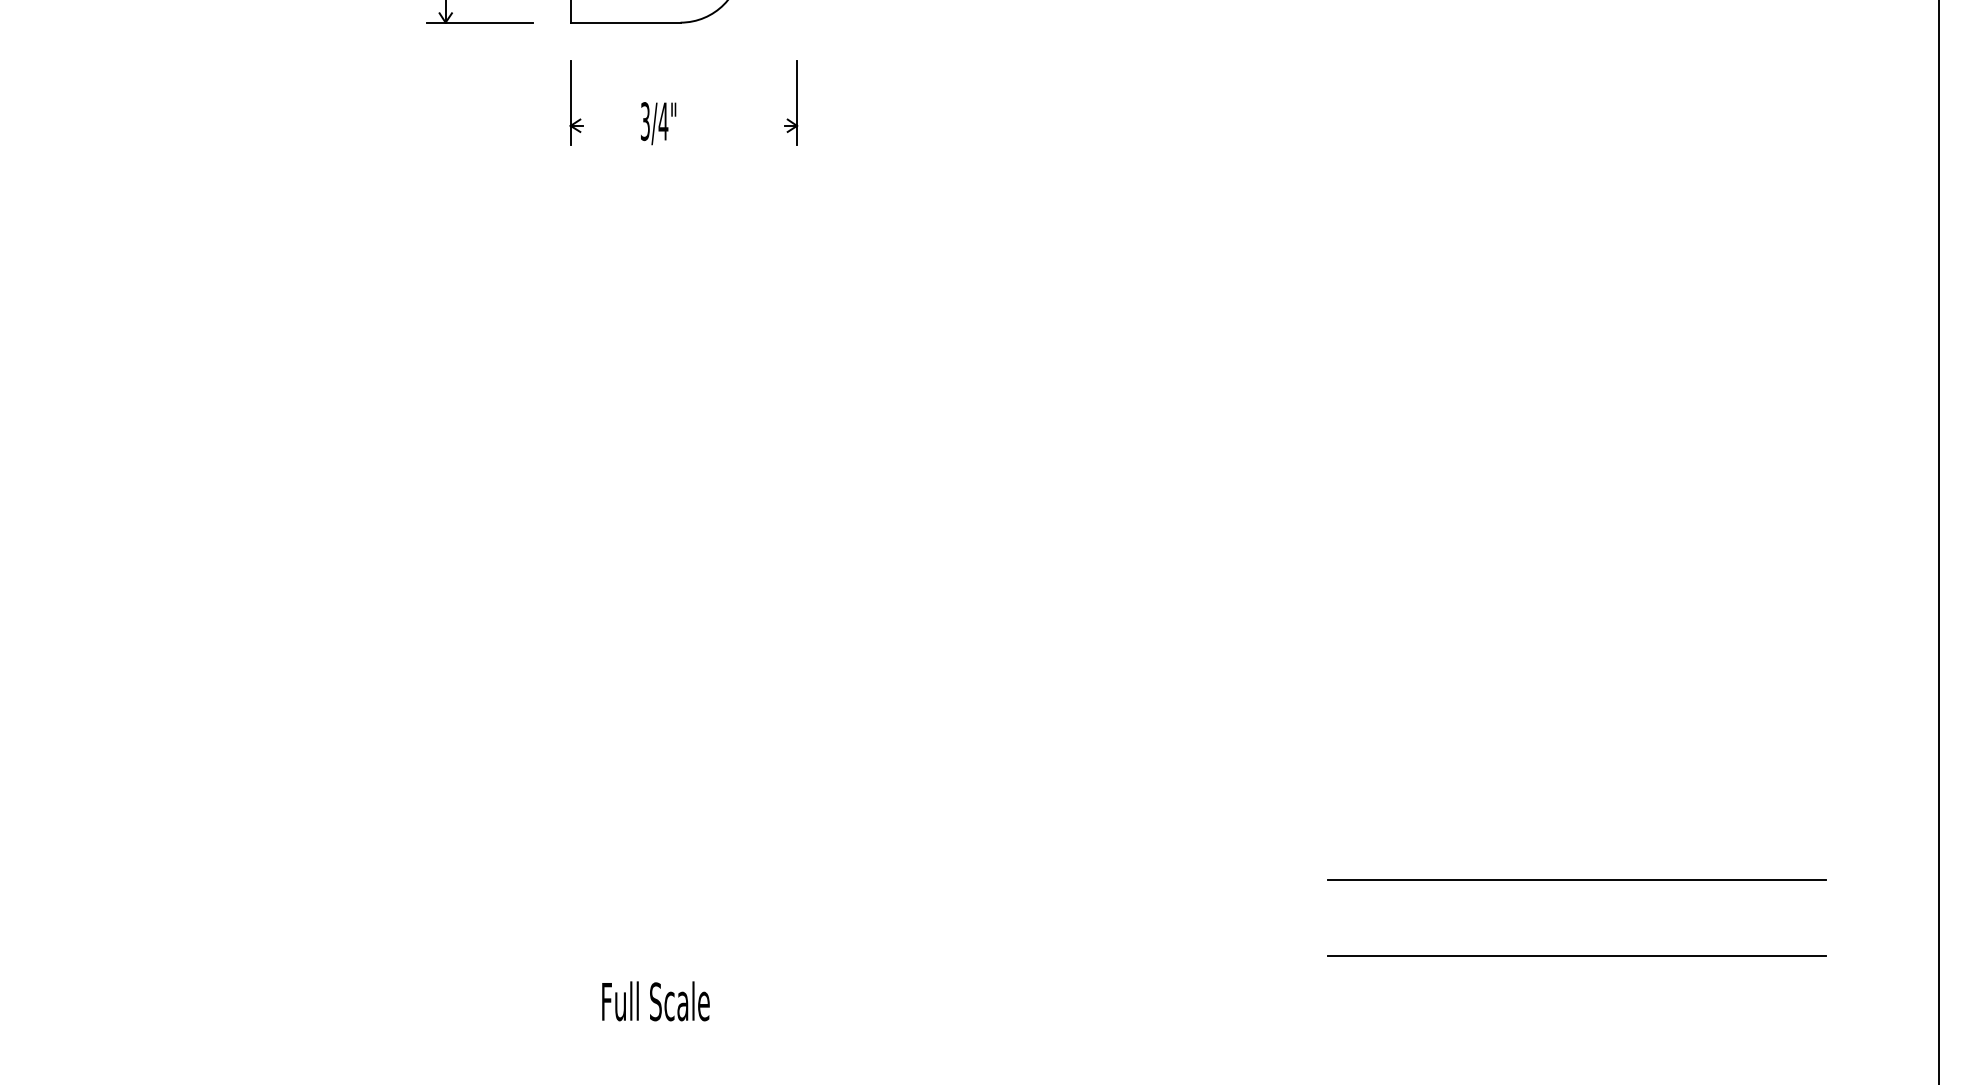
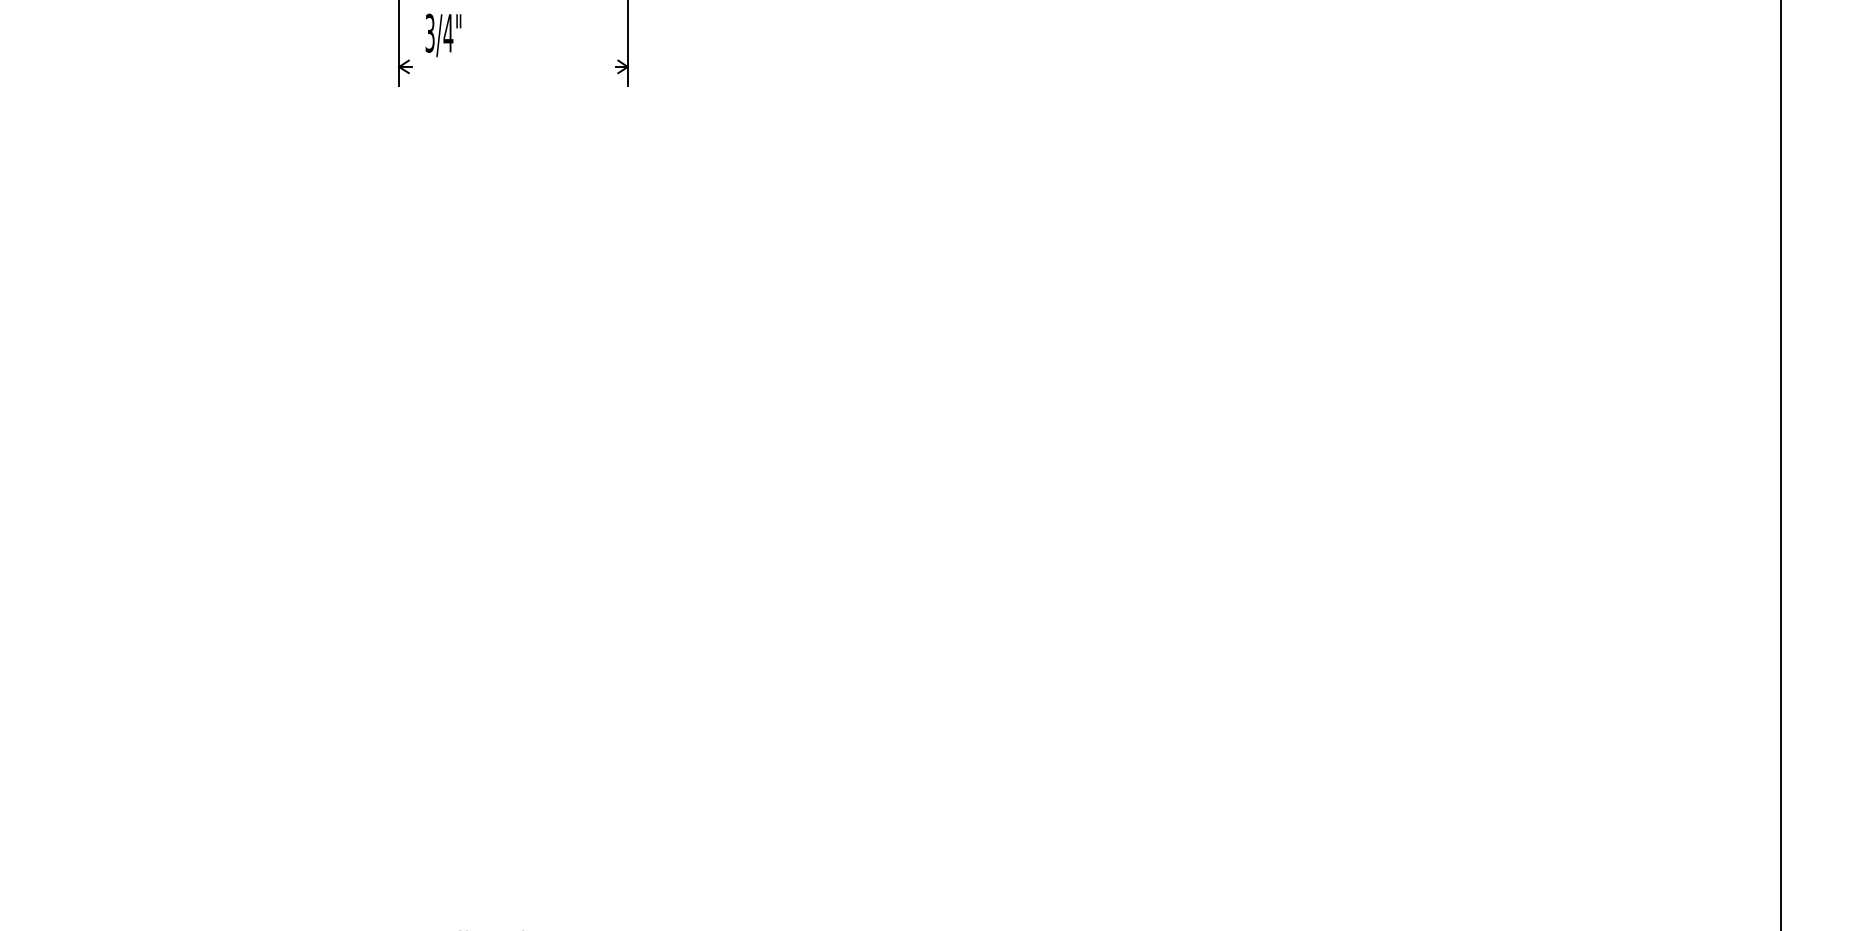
text: (658, 123) -> (443, 35), moved
line: (1576, 880) -> (1414, 828), removed
line: (1576, 955) -> (1414, 904), removed

